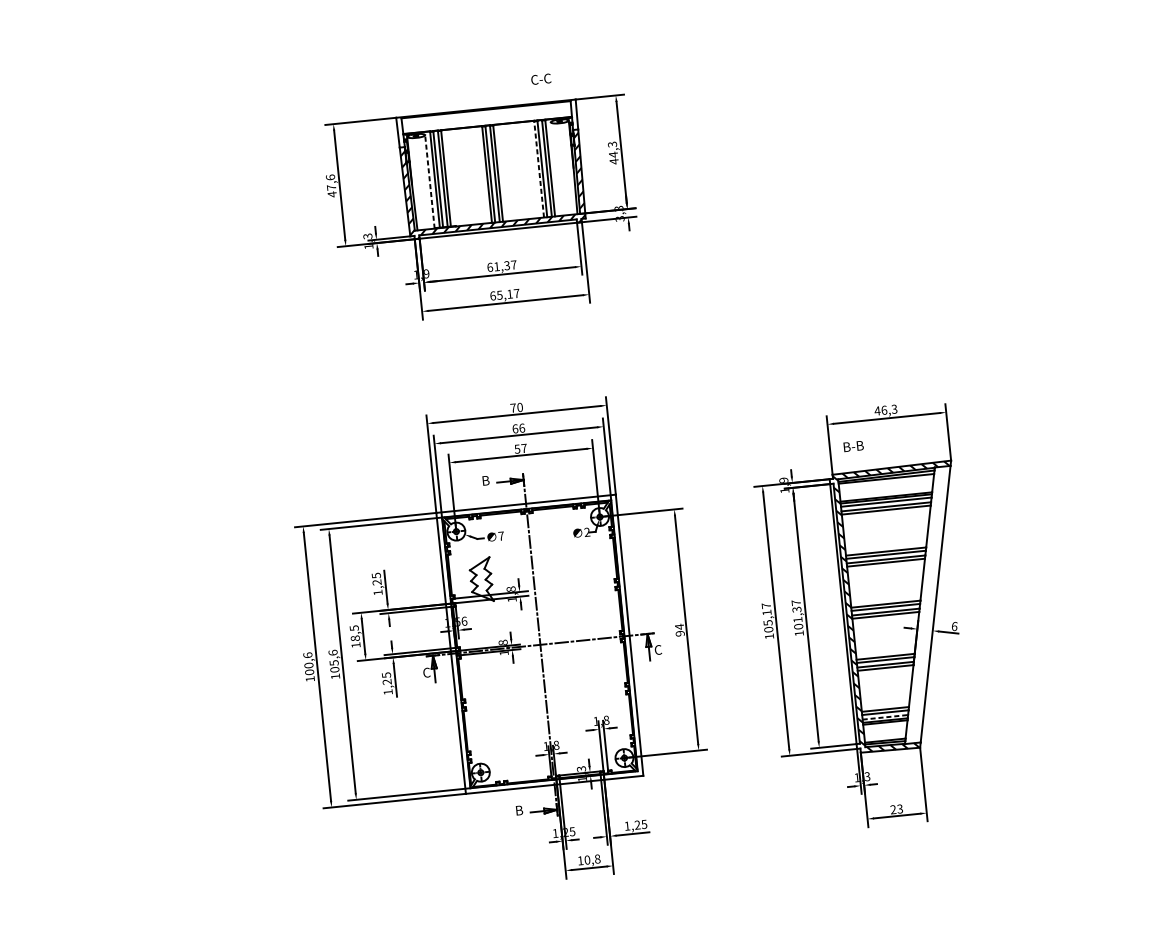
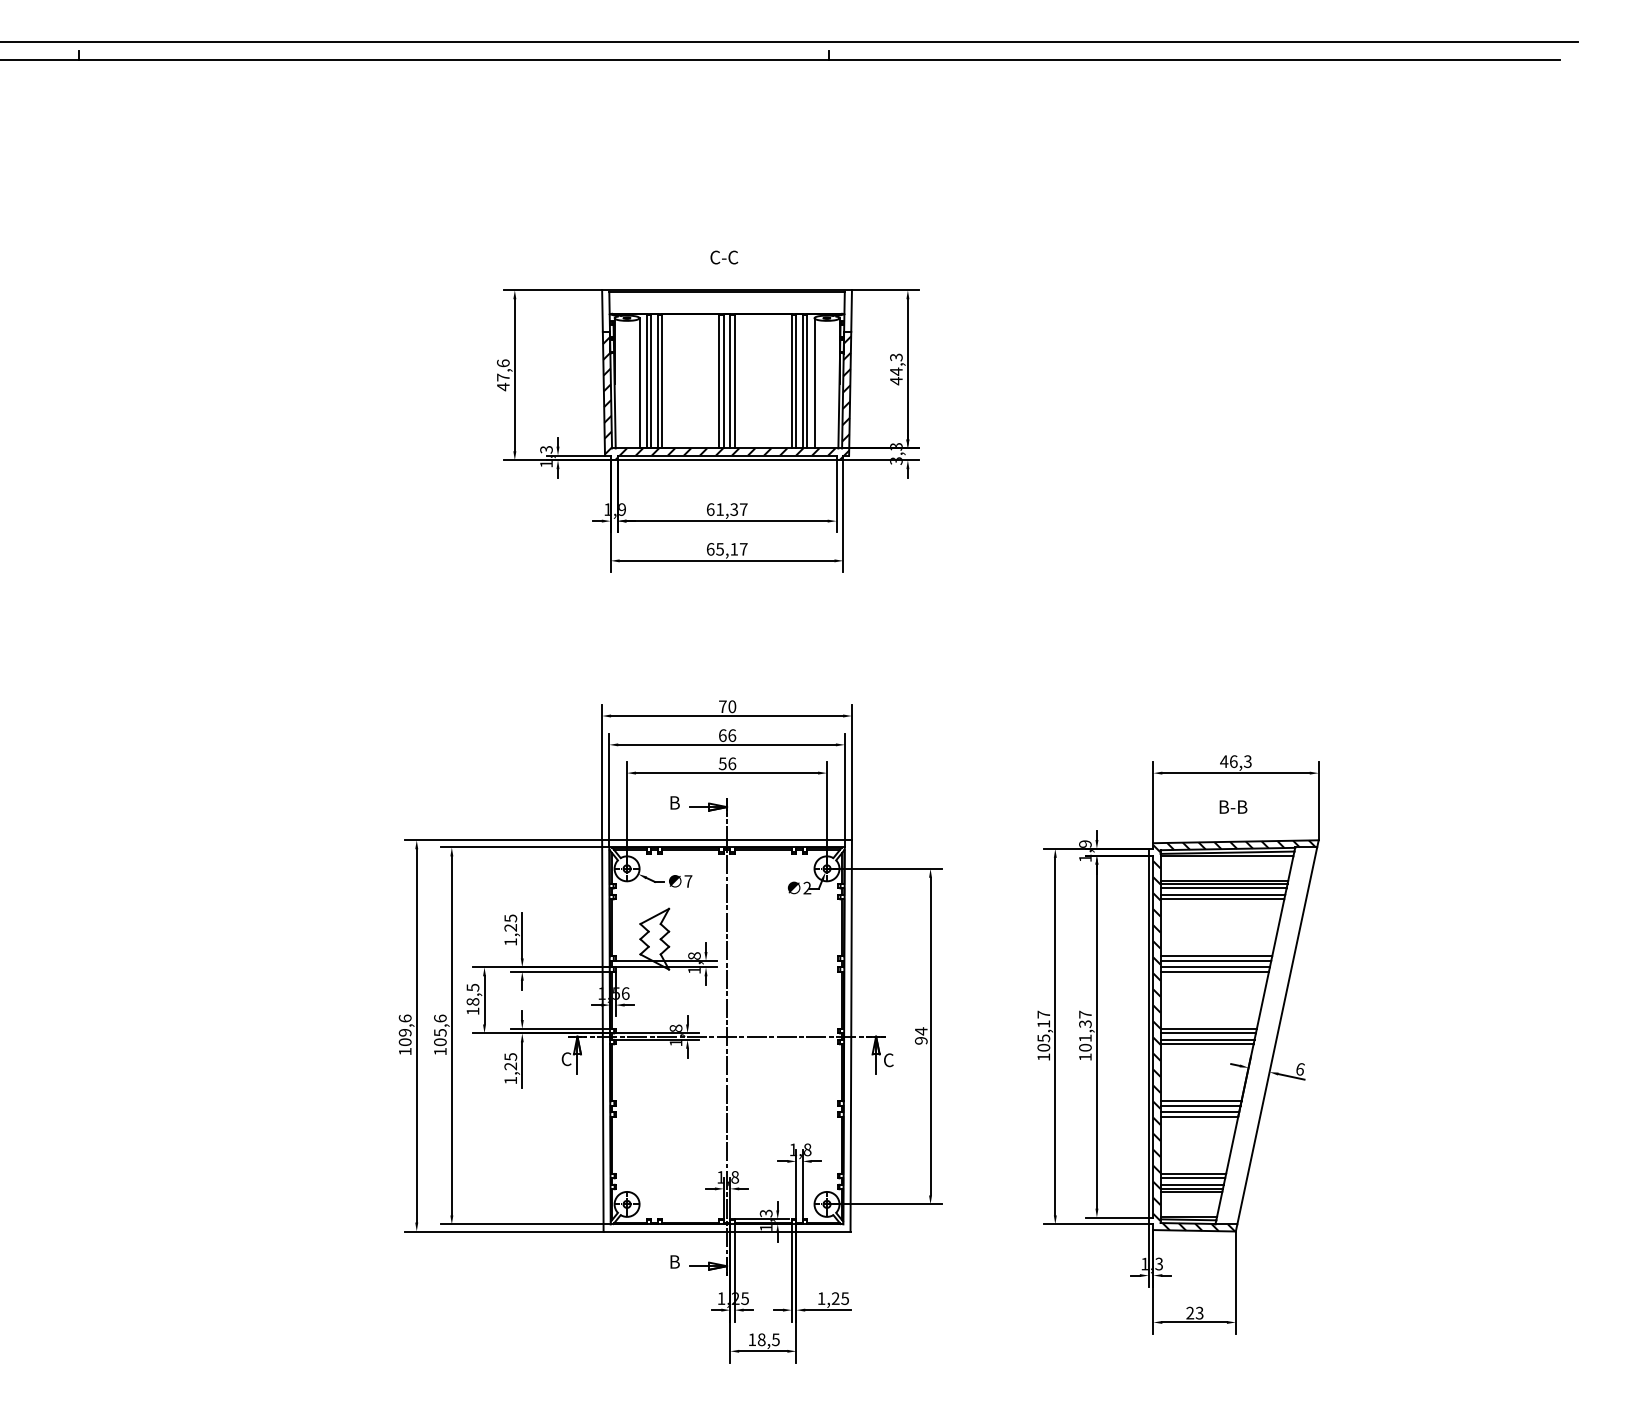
text: (541, 79) -> (724, 257), moved
line: (538, 169) -> (791, 381), dashed -> solid
line: (555, 169) -> (814, 383), added
line: (429, 181) -> (639, 382), dashed -> solid
text: (853, 445) -> (1233, 806), moved
text: (524, 448) -> (732, 763), 57 -> 56
text: (309, 665) -> (405, 1032), 100,6 -> 109,6
line: (885, 717) -> (1192, 1184), dashed -> solid
text: (592, 859) -> (768, 1339), 10,8 -> 18,5

